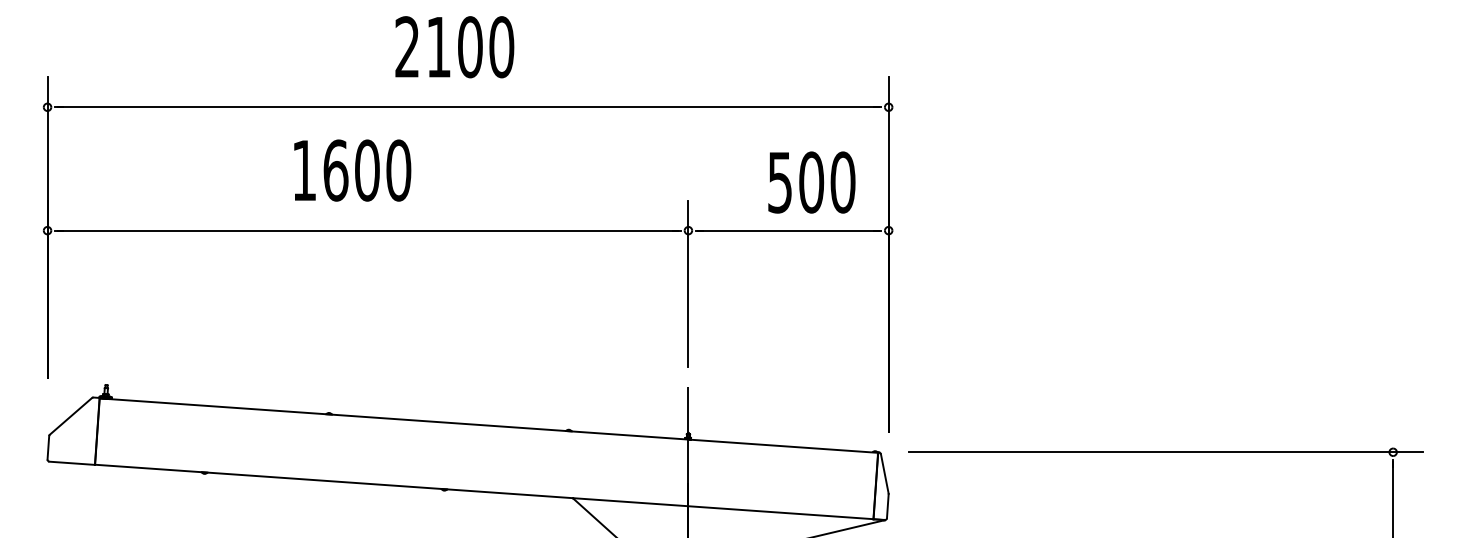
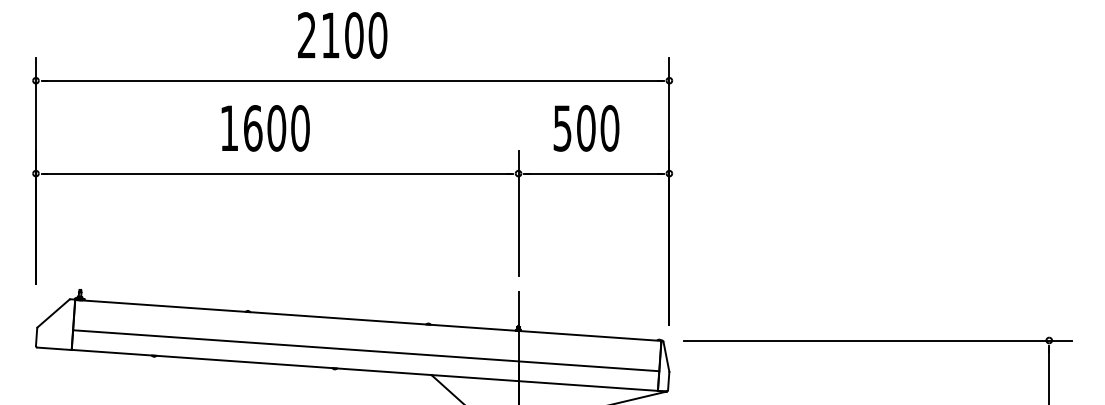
text: (811, 182) -> (586, 128), moved
line: (486, 465) -> (366, 350), added

